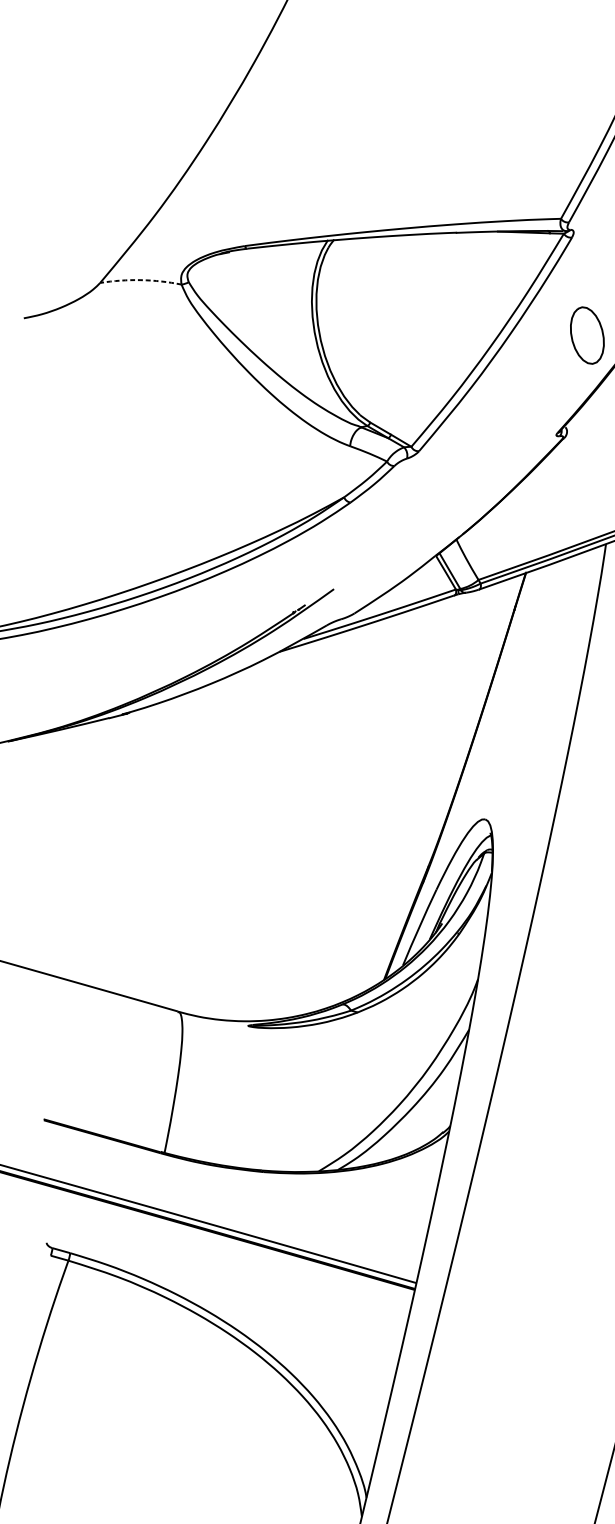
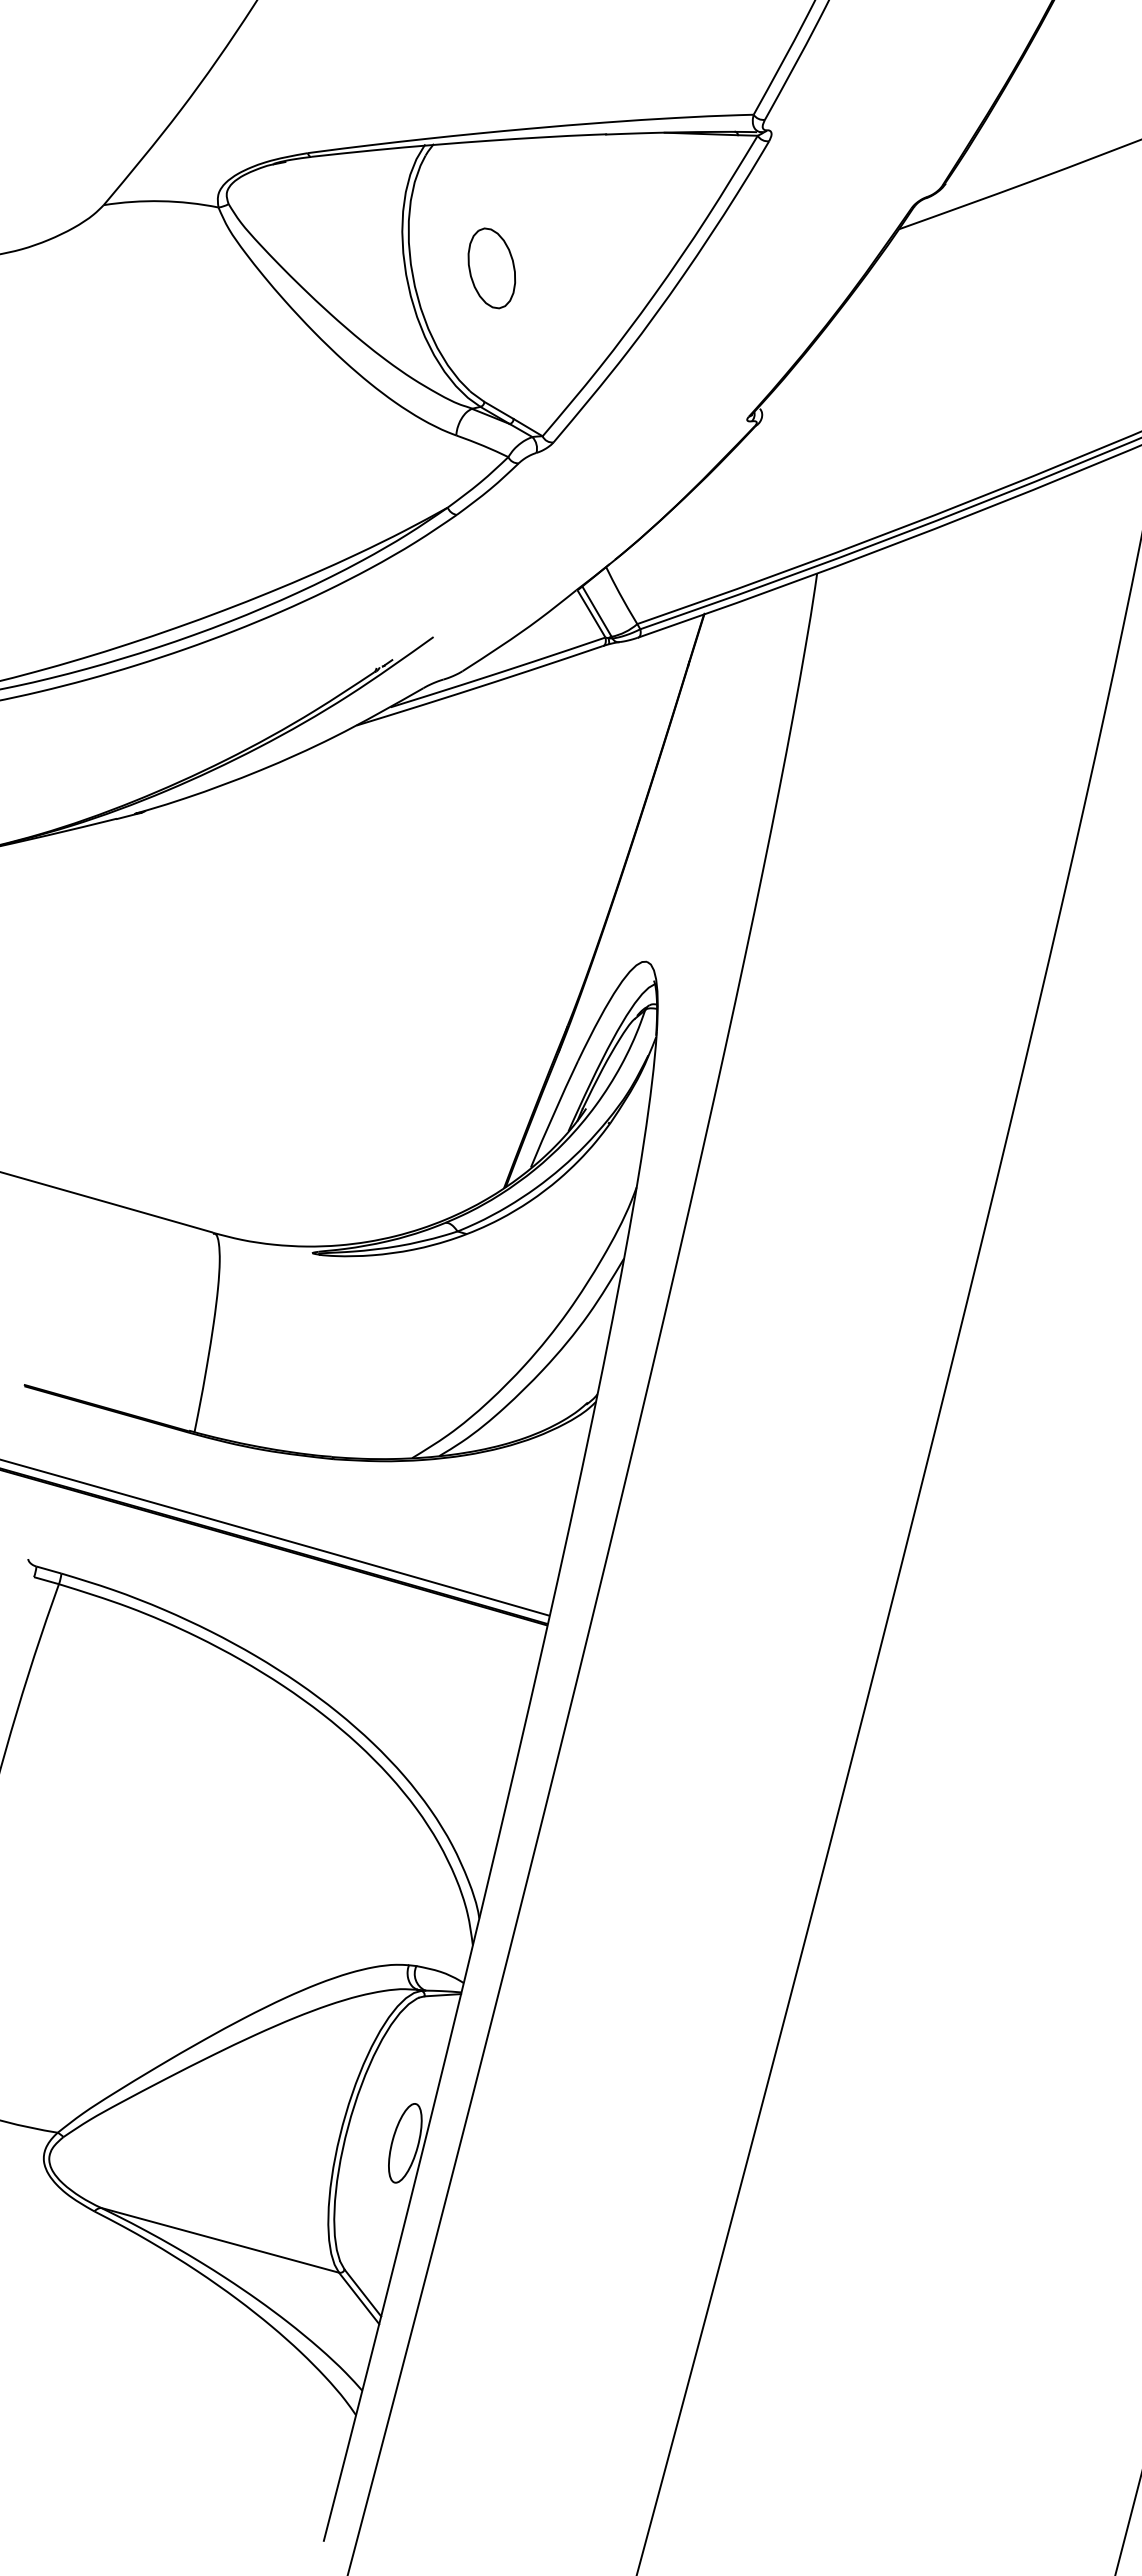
arc: (141, 280) -> (161, 201), dashed -> solid
part: (587, 335) -> (491, 268), moved

